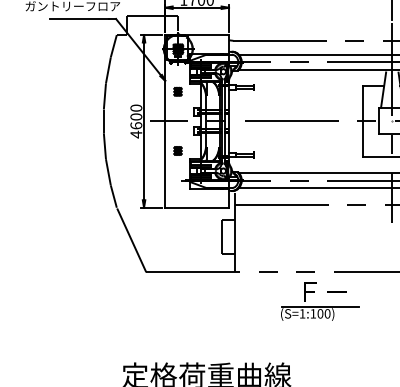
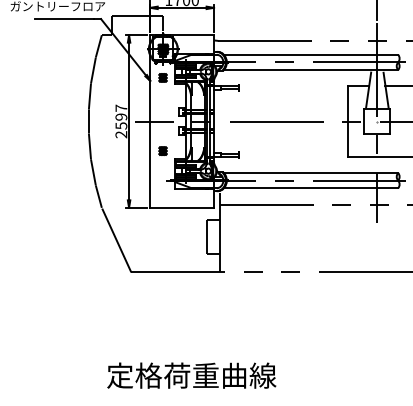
part: (177, 91) -> (162, 77), moved
text: (136, 121) -> (121, 121), 4600 -> 2597
part: (320, 301) -> (305, 301), removed

